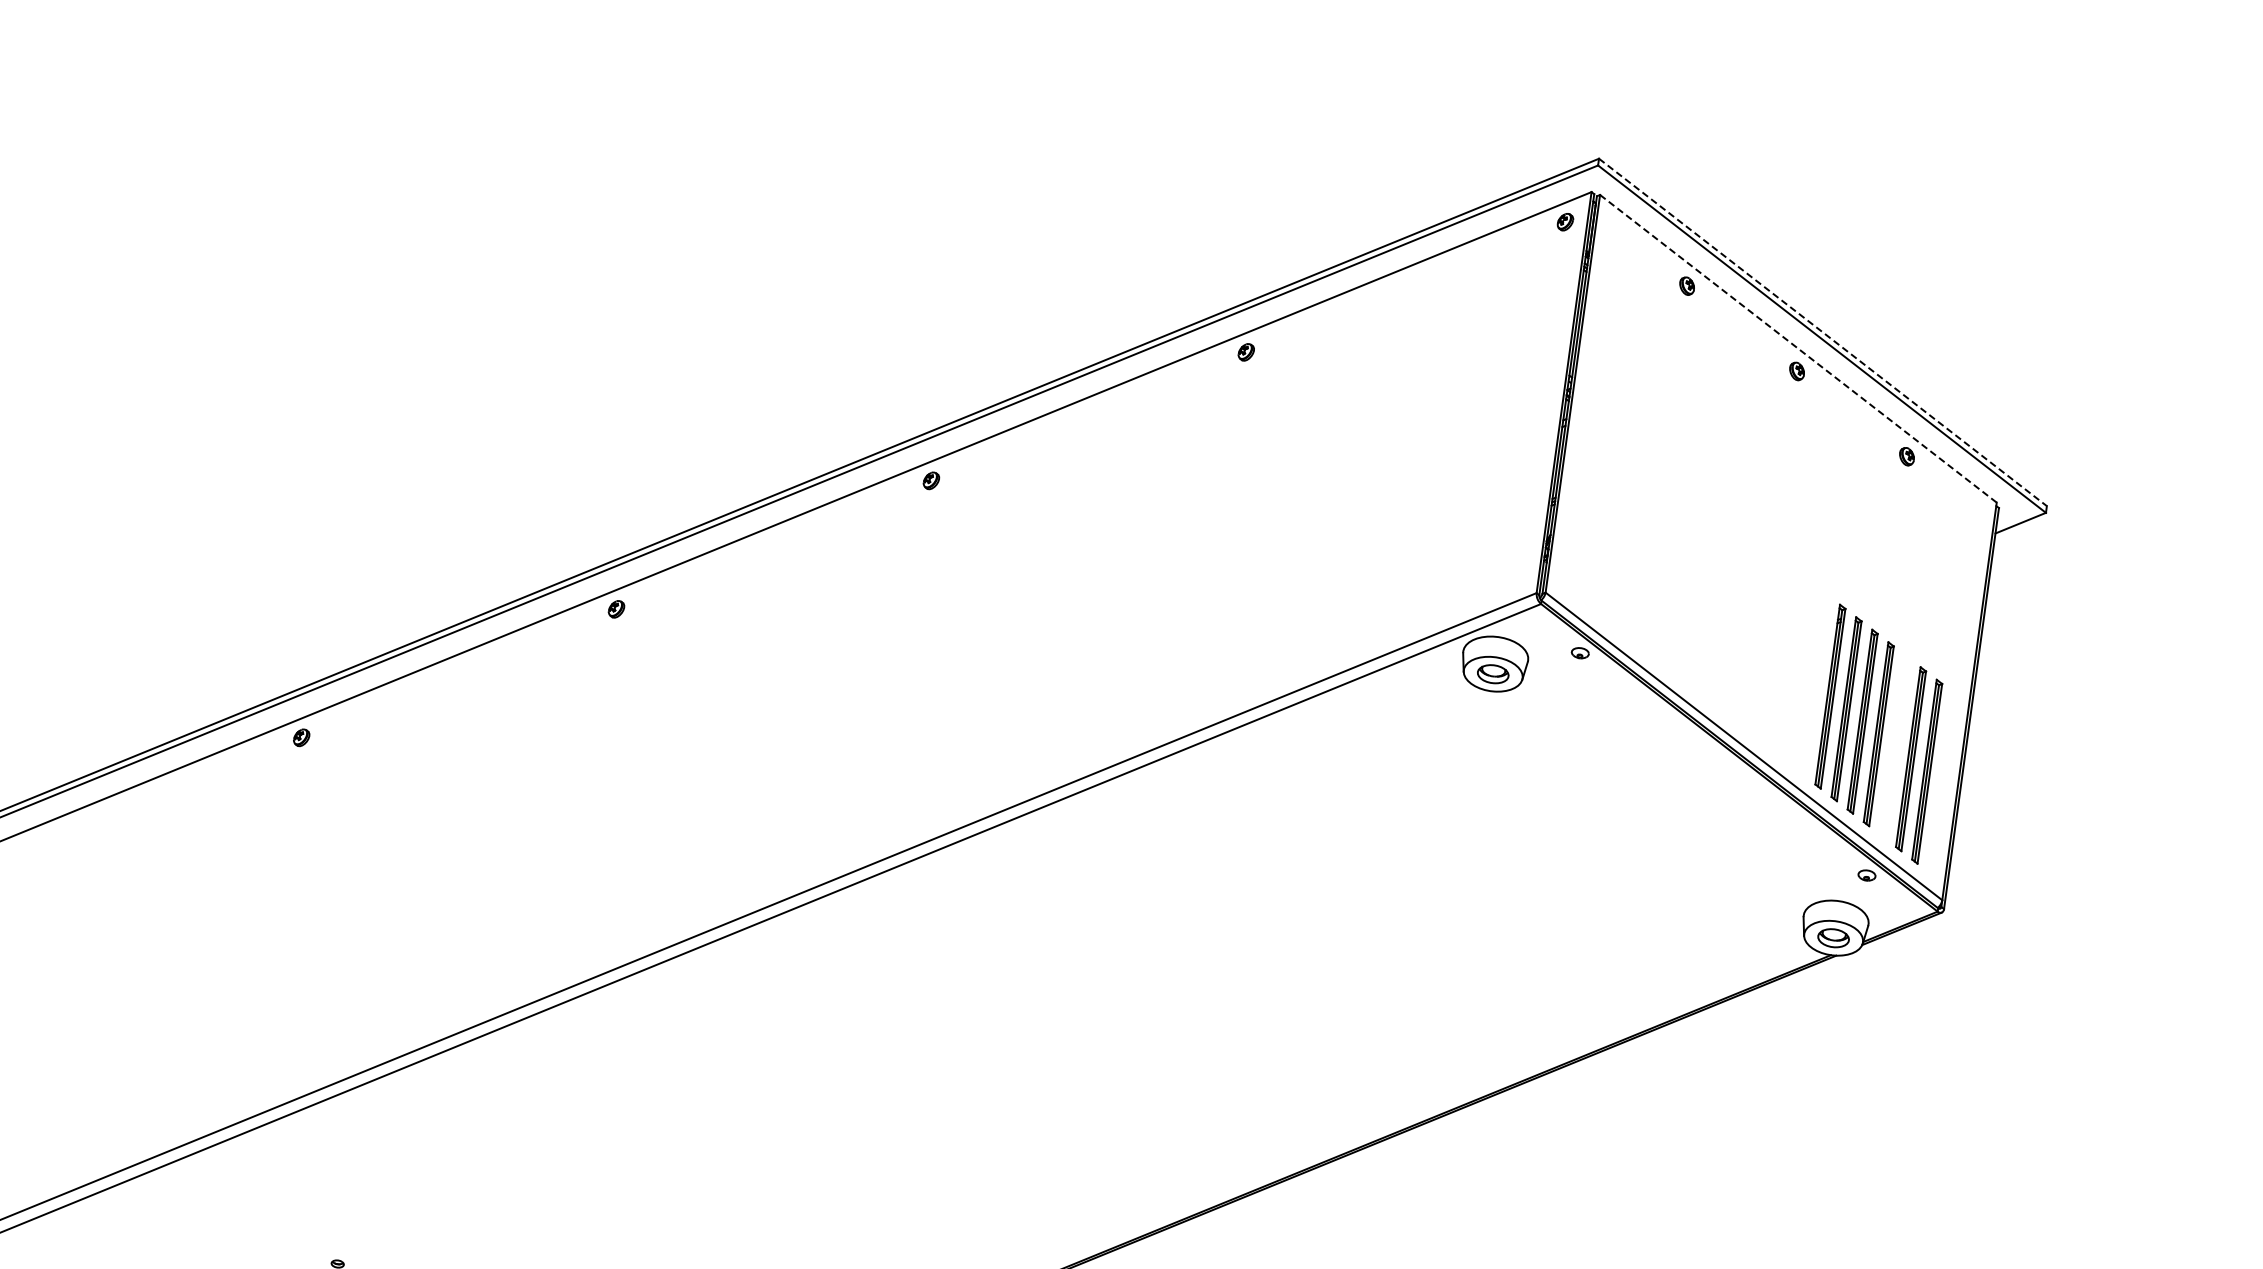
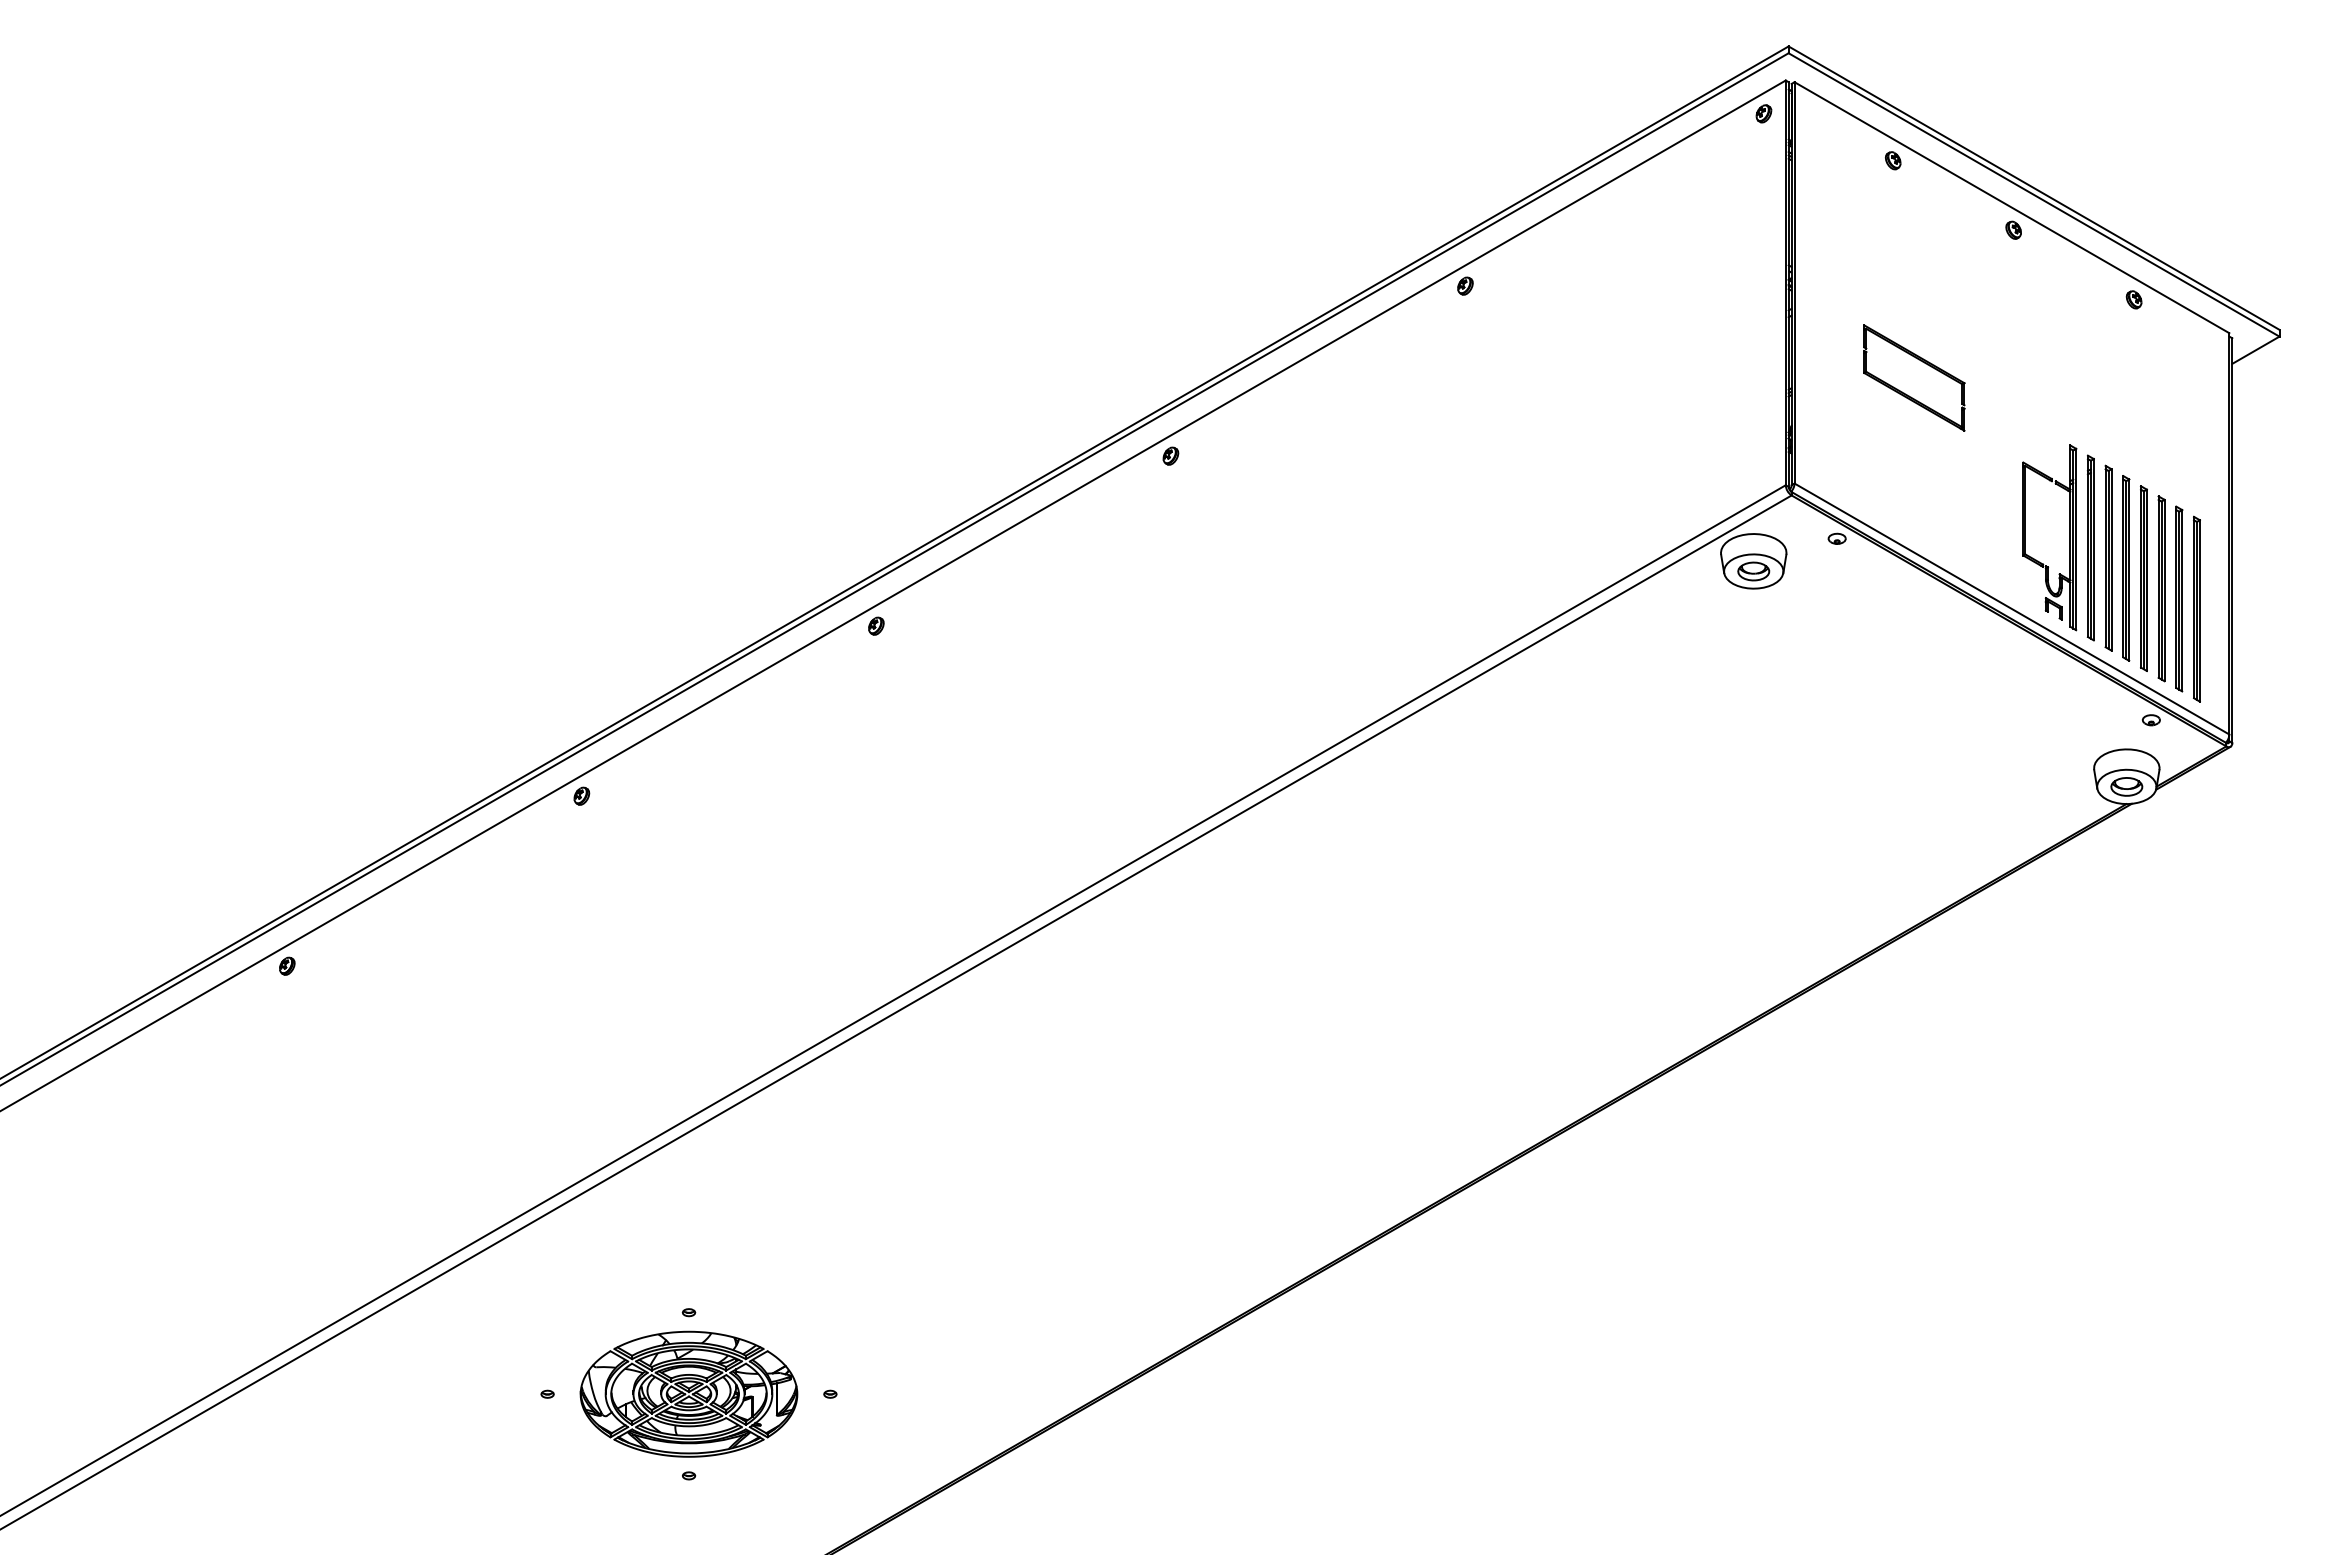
line: (1823, 332) -> (2034, 188), dashed -> solid
line: (1797, 348) -> (2011, 207), dashed -> solid
part: (1678, 503) -> (1914, 377), added
part: (1810, 683) -> (2069, 537), added
part: (1894, 746) -> (2161, 588), added

